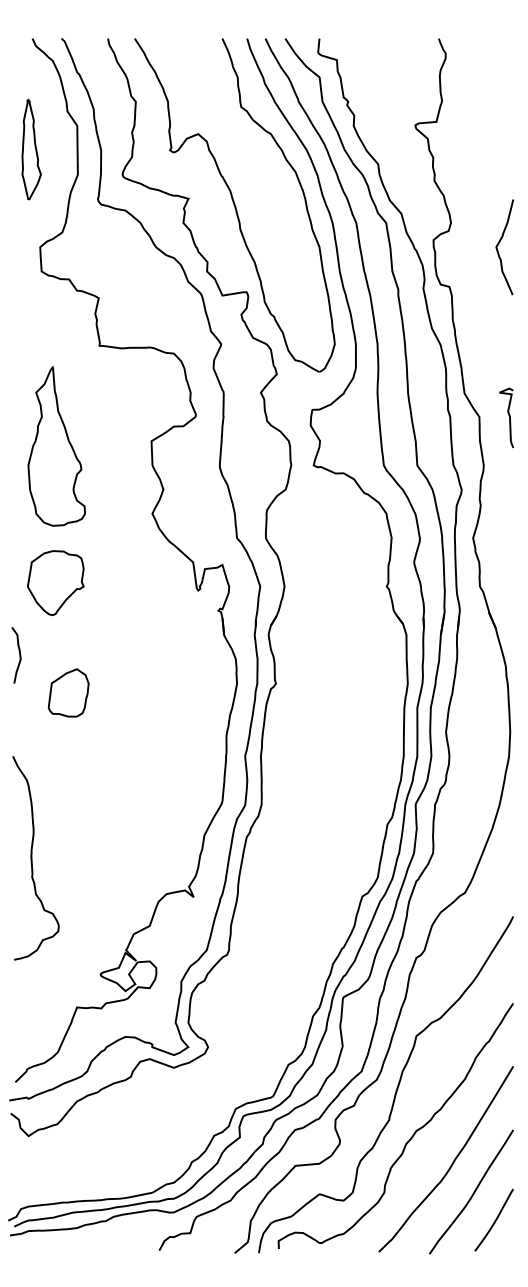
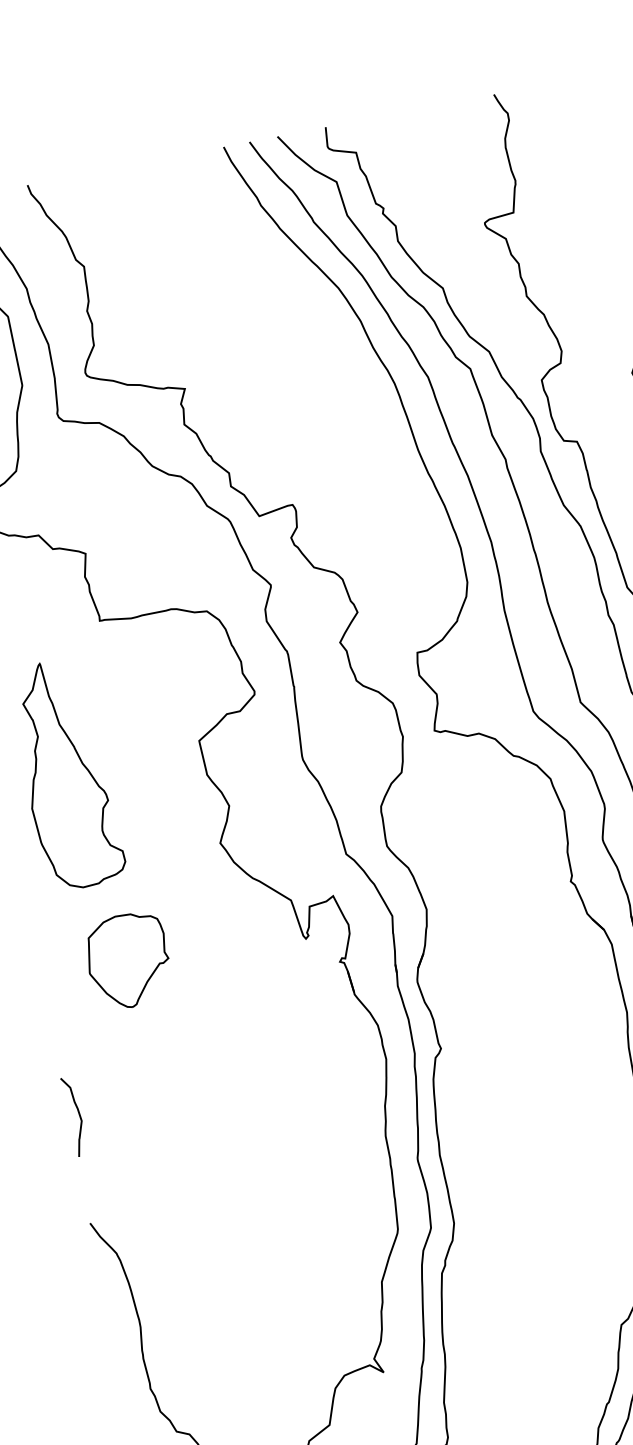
part: (234, 205) -> (251, 385), removed
part: (55, 582) -> (127, 960), moved
curve: (19, 655) -> (78, 1115), moved
part: (68, 692) -> (150, 1118), removed

